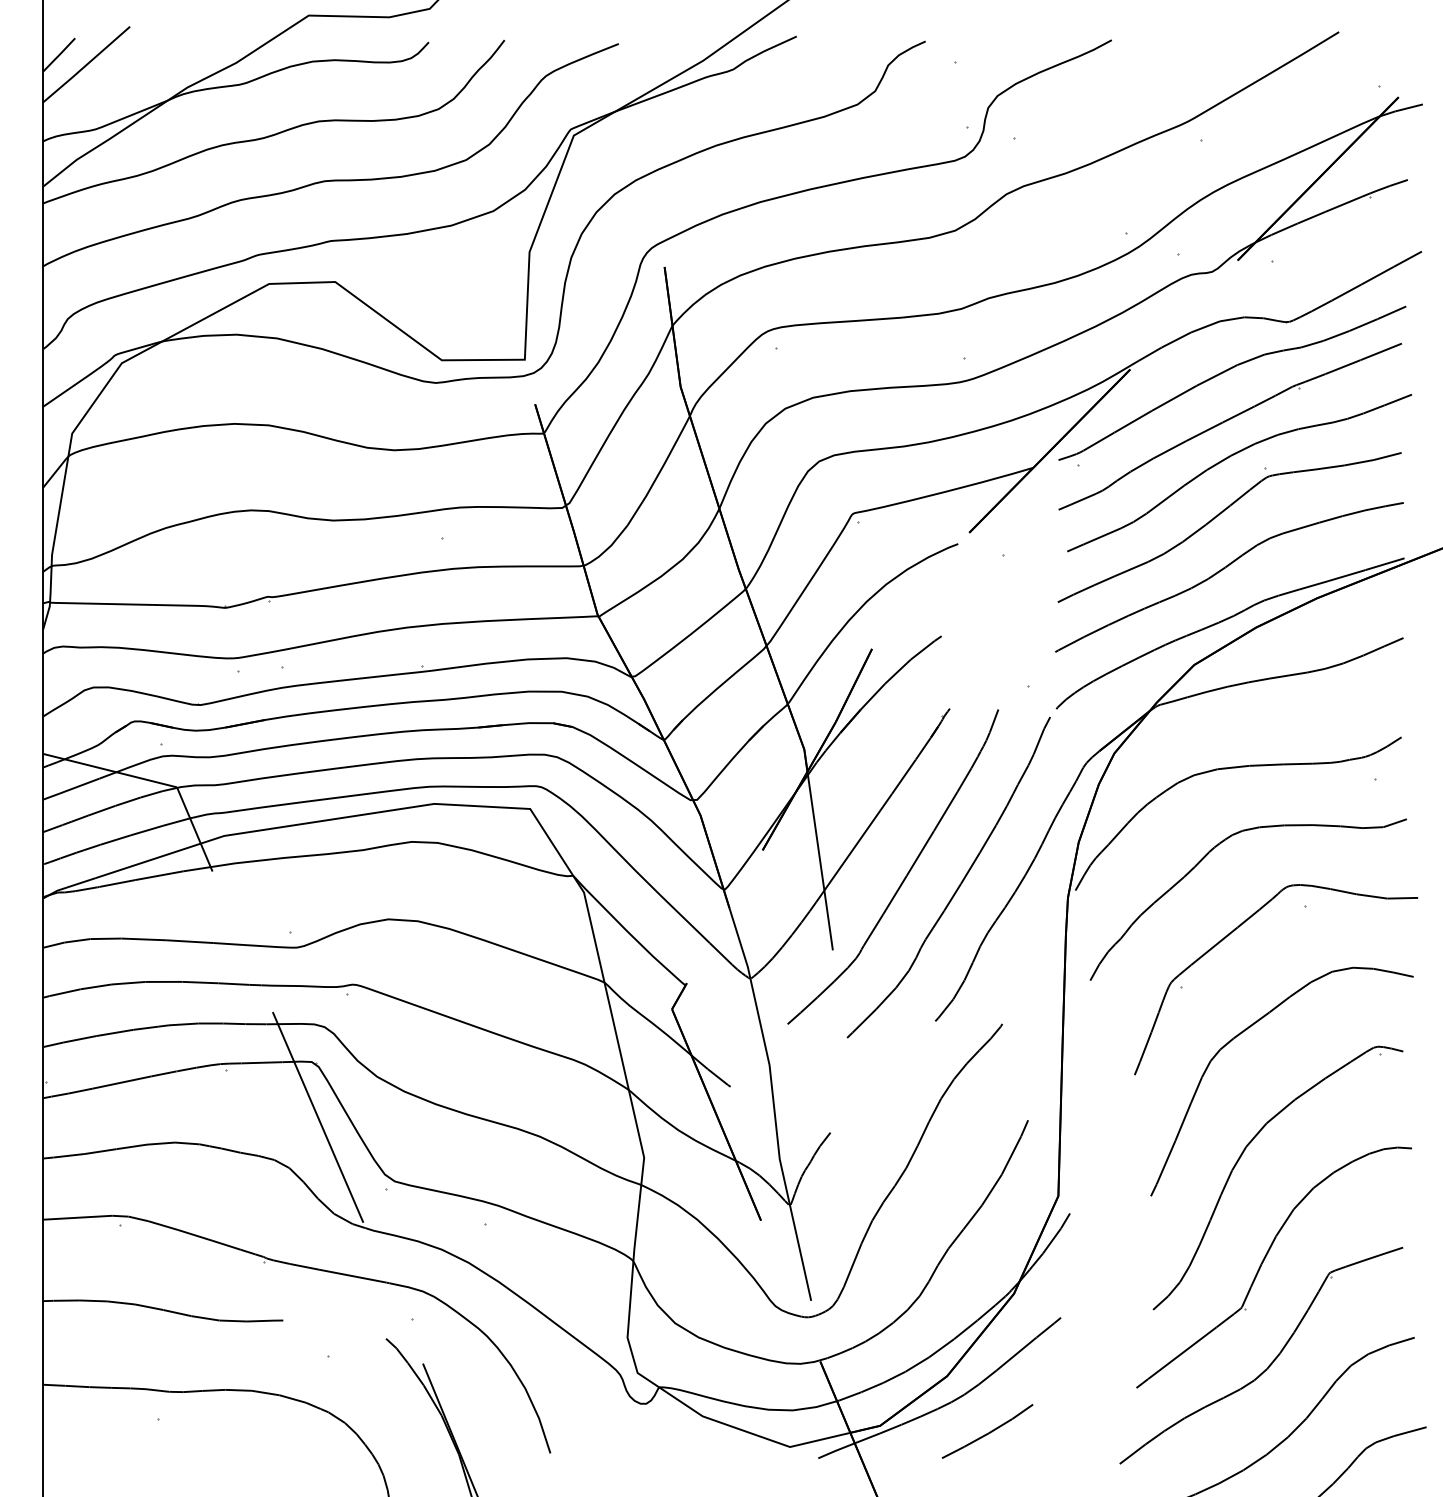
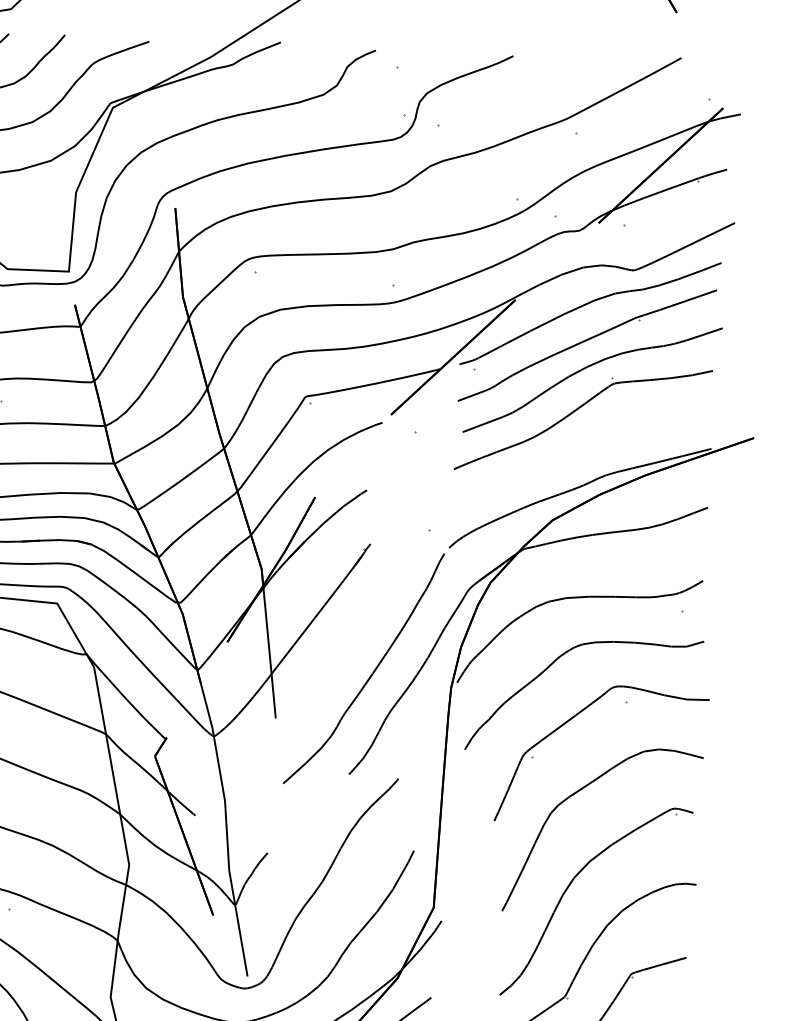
curve: (1224, 569) -> (578, 450), removed
curve: (905, 875) -> (332, 665), removed

